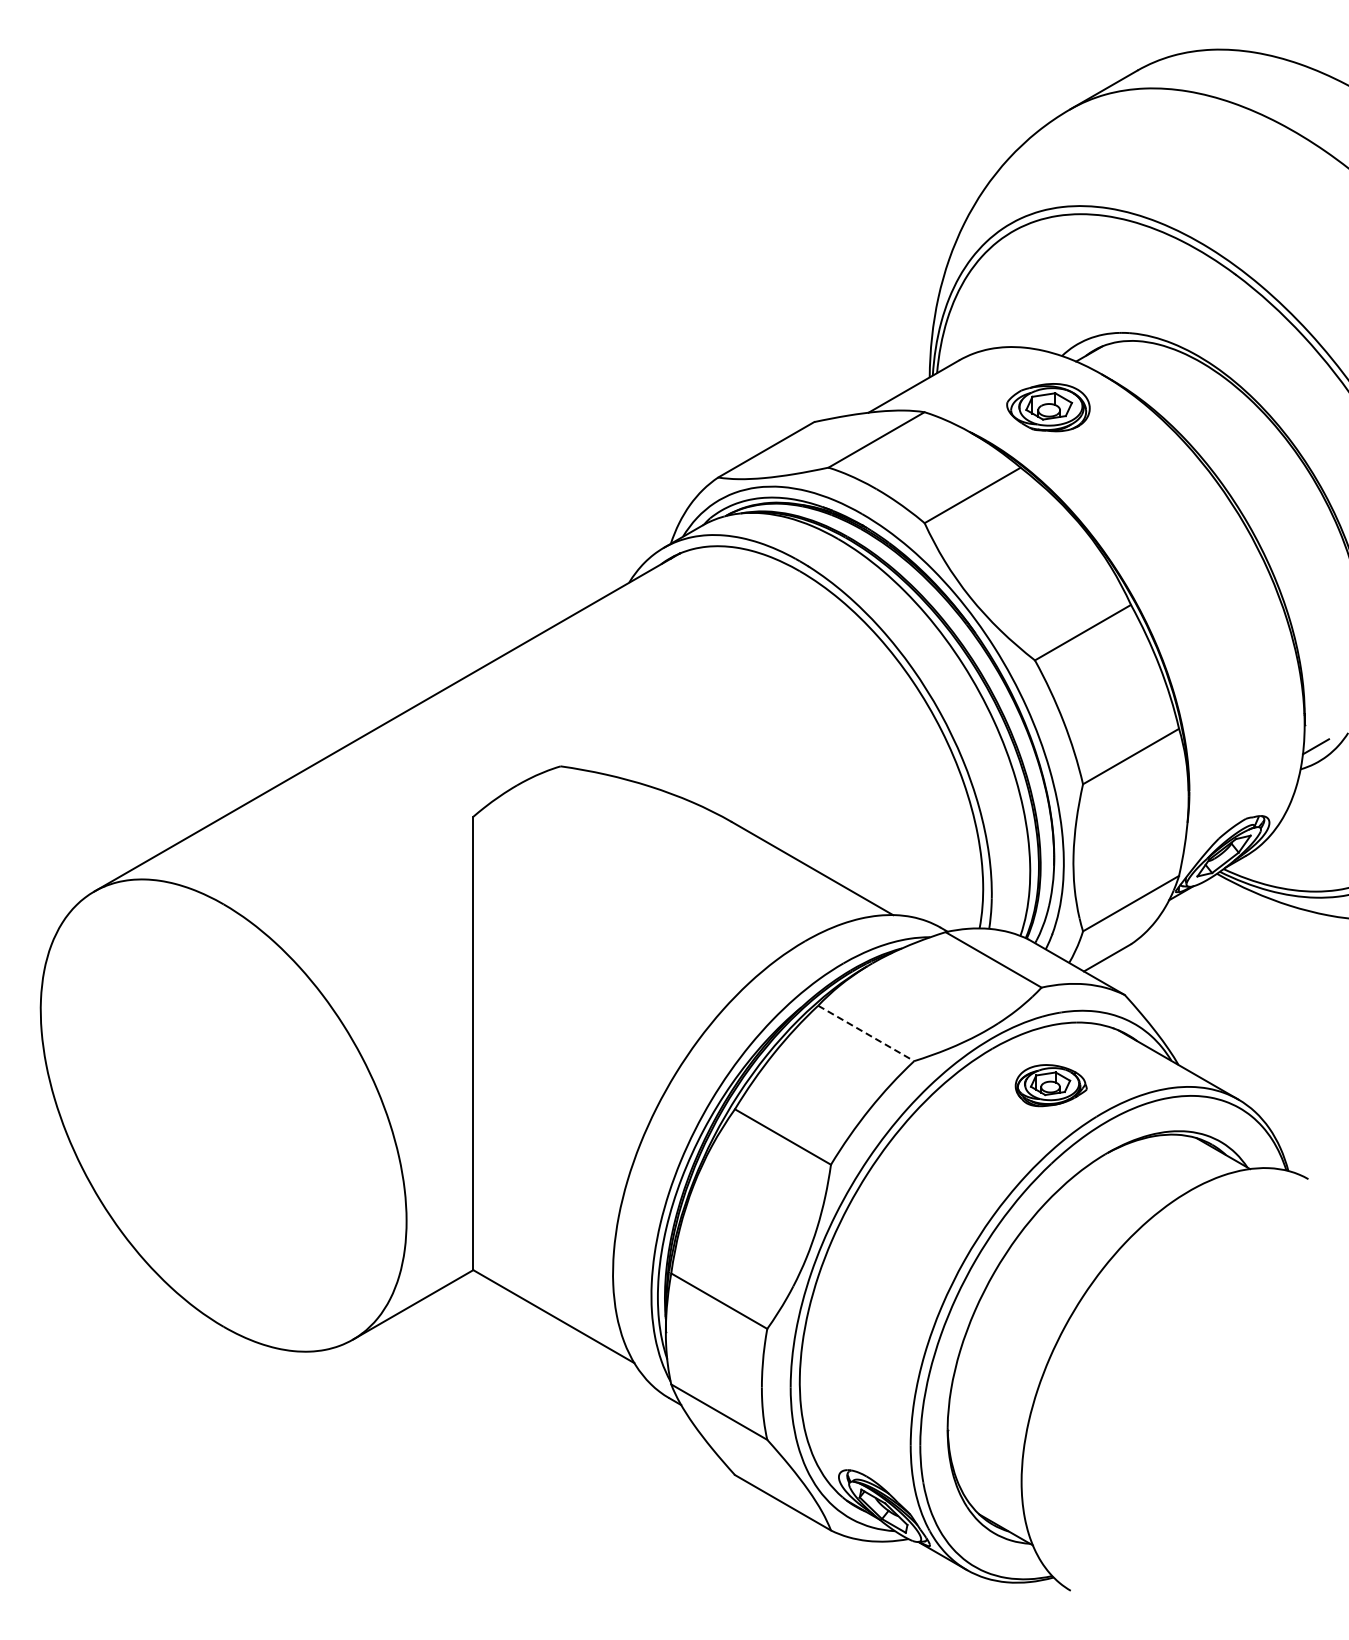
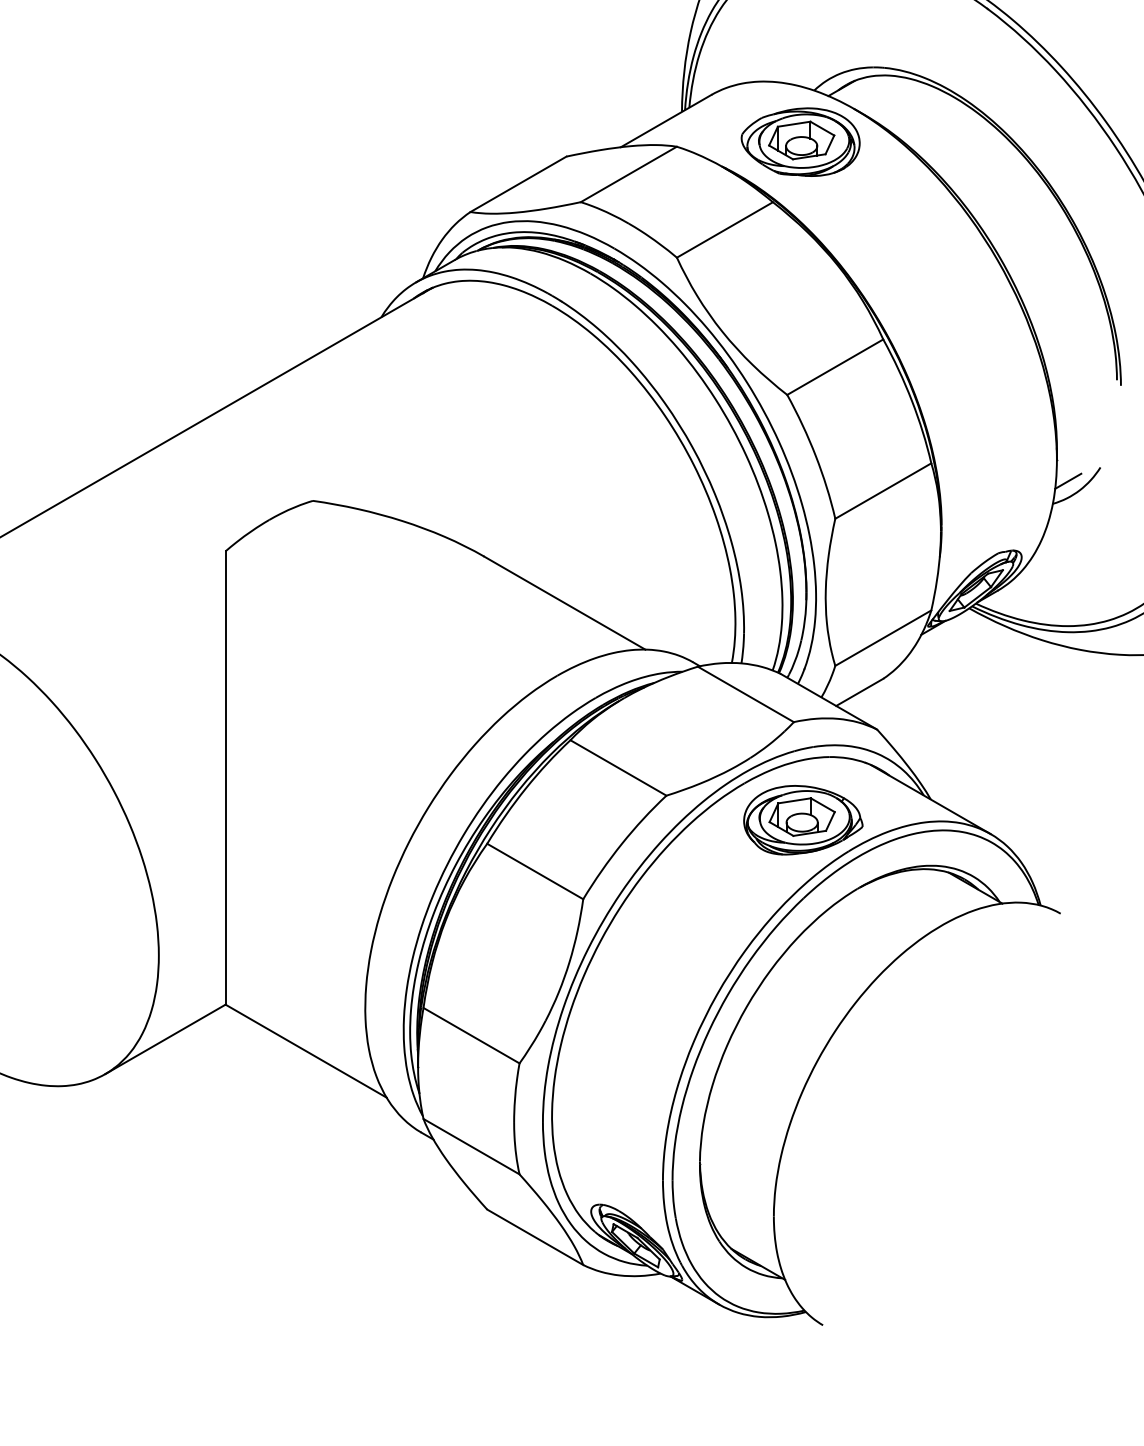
part: (1048, 407) -> (800, 142), size x1.43
line: (866, 1033) -> (618, 768), dashed -> solid
part: (1051, 1085) -> (803, 820), size x1.67

